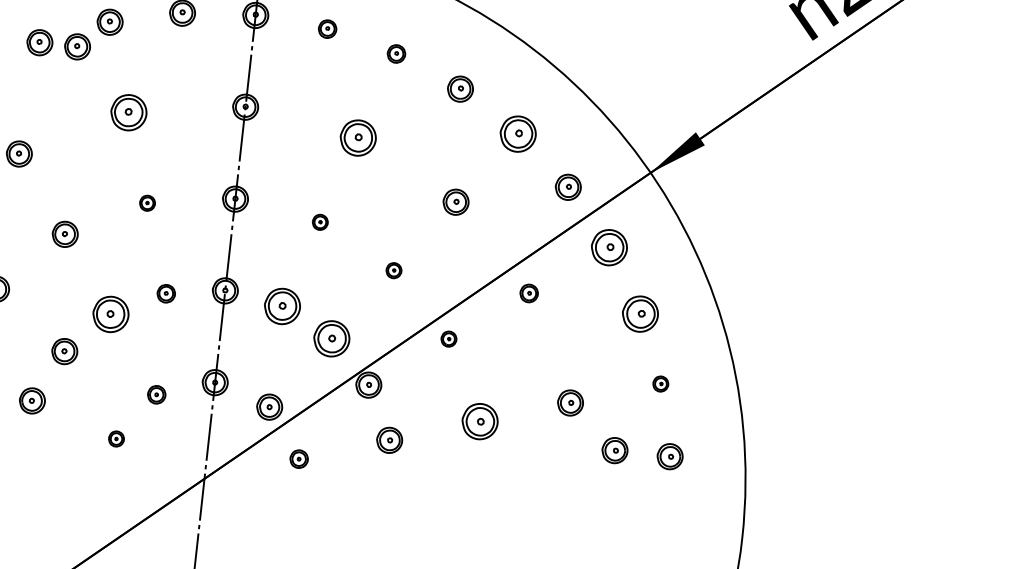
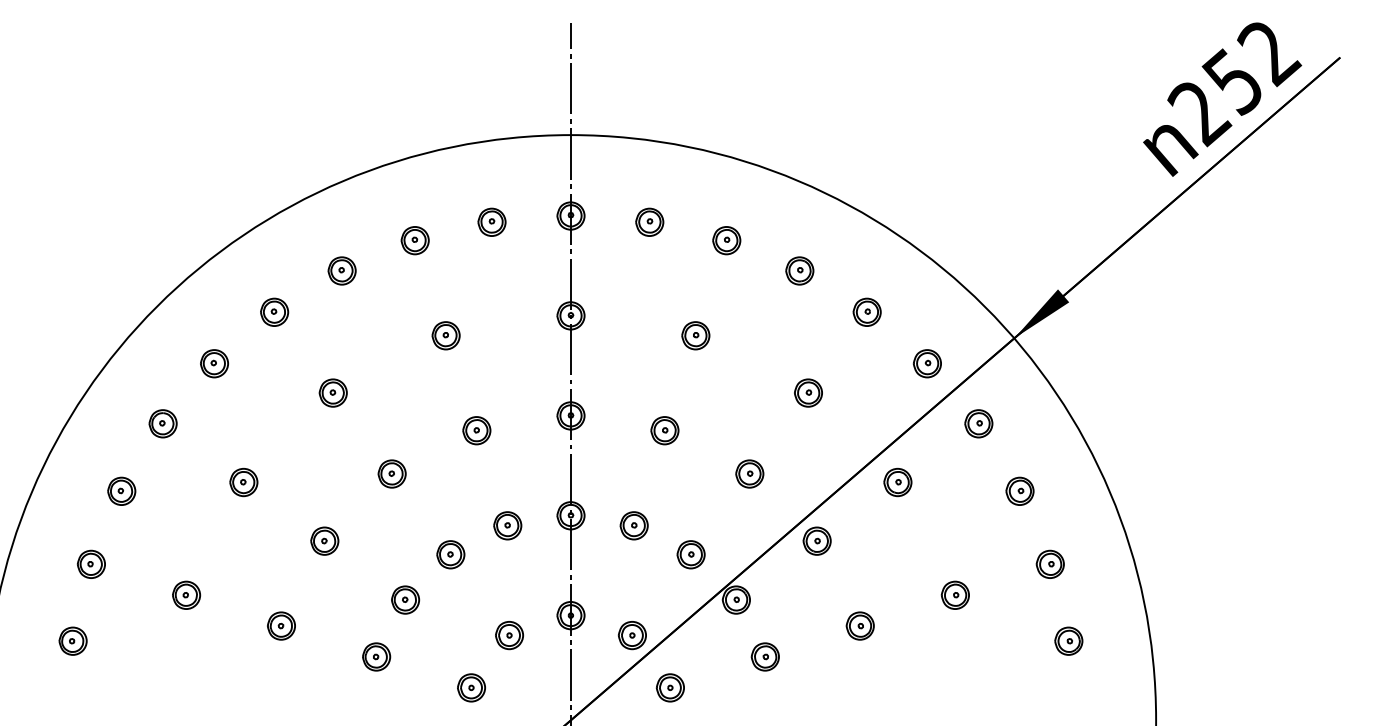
part: (327, 28) -> (649, 221), size x1.43
part: (77, 46) -> (382, 270), removed
part: (396, 53) -> (726, 240), size x1.43
part: (128, 112) -> (445, 335), size x0.71
part: (517, 133) -> (866, 311), size x0.71
part: (358, 137) -> (695, 335), size x0.71
part: (147, 202) -> (476, 430), size x1.67
part: (319, 222) -> (664, 430), size x1.67
part: (609, 247) -> (978, 423), size x0.71
part: (393, 270) -> (749, 473), size x1.67
part: (166, 293) -> (507, 525), size x1.43
part: (528, 293) -> (897, 482), size x1.43
part: (281, 306) -> (633, 525), size x0.71
part: (640, 313) -> (1019, 490), size x0.71
part: (110, 314) -> (450, 554), size x0.71
part: (331, 338) -> (690, 554), size x0.71
part: (448, 338) -> (816, 540), size x1.67
part: (660, 383) -> (1049, 563), size x1.67
part: (156, 394) -> (509, 635), size x1.43
part: (479, 421) -> (859, 625), size x0.71
part: (116, 438) -> (471, 687), size x1.67
part: (614, 449) -> (1008, 640), removed
part: (298, 458) -> (669, 687), size x1.43

